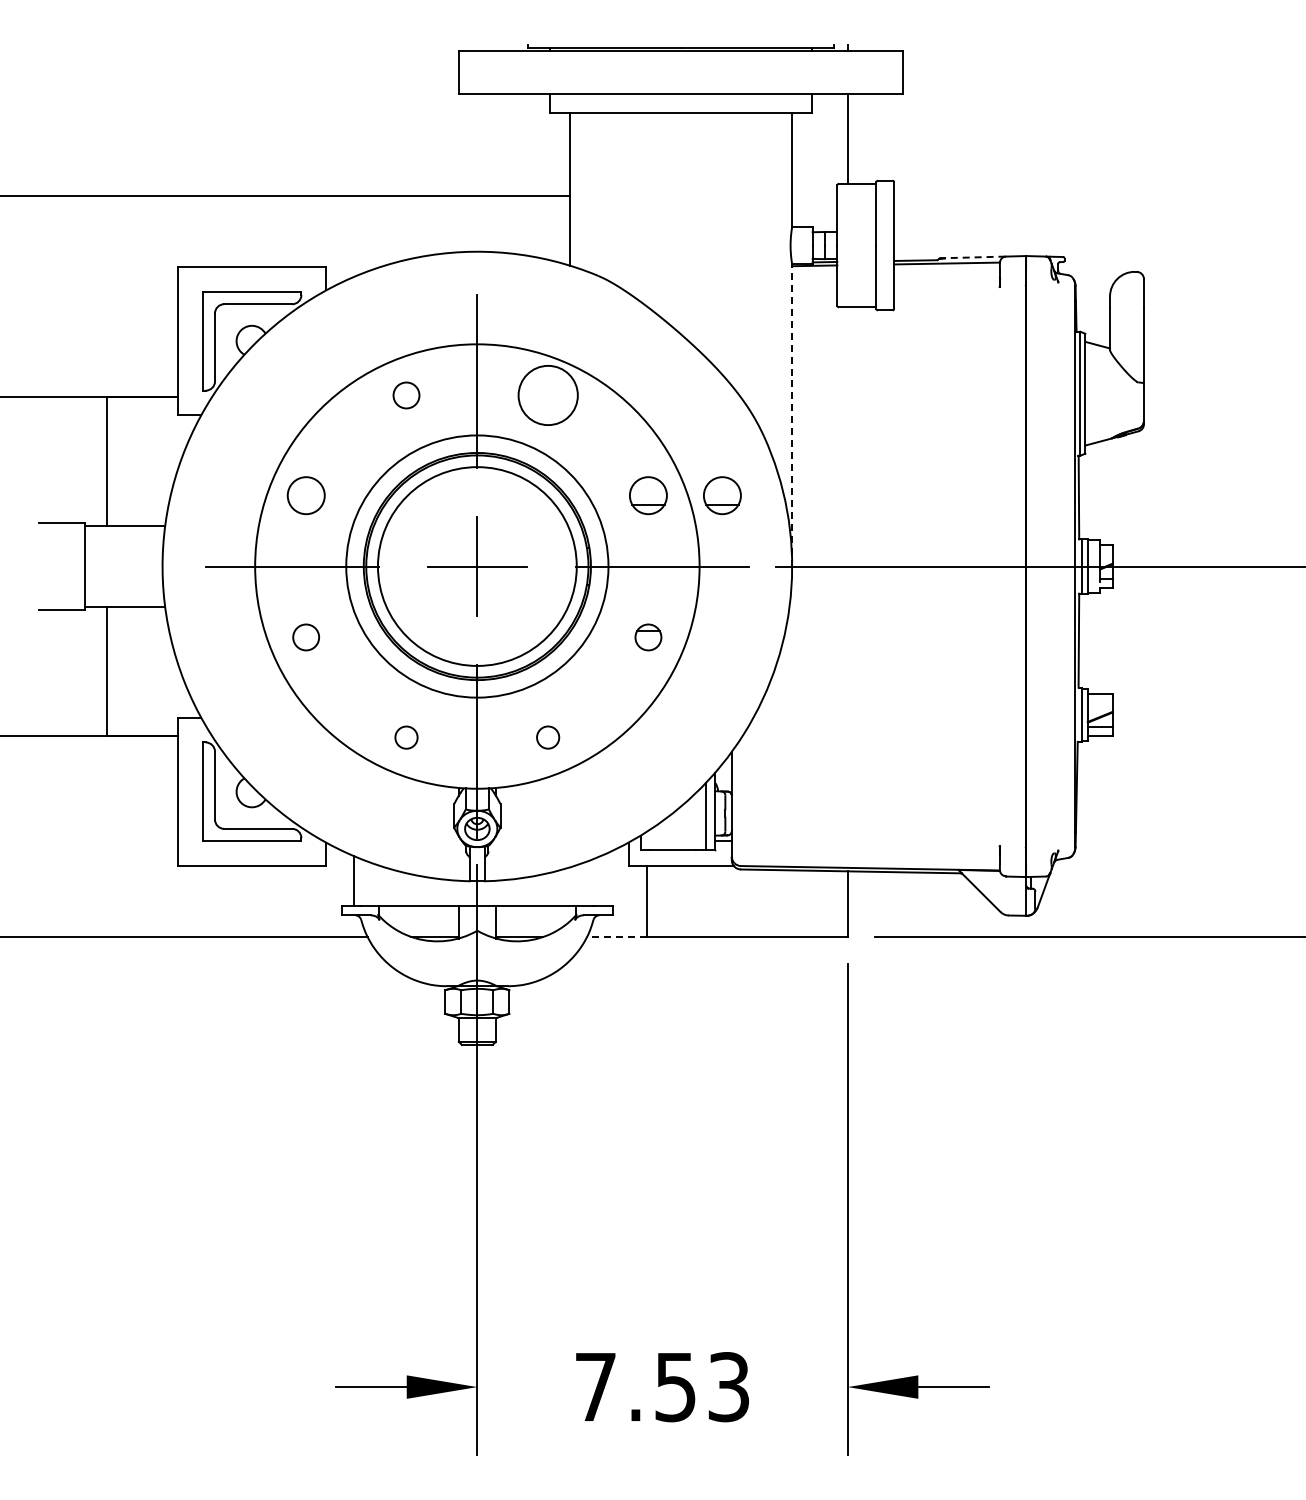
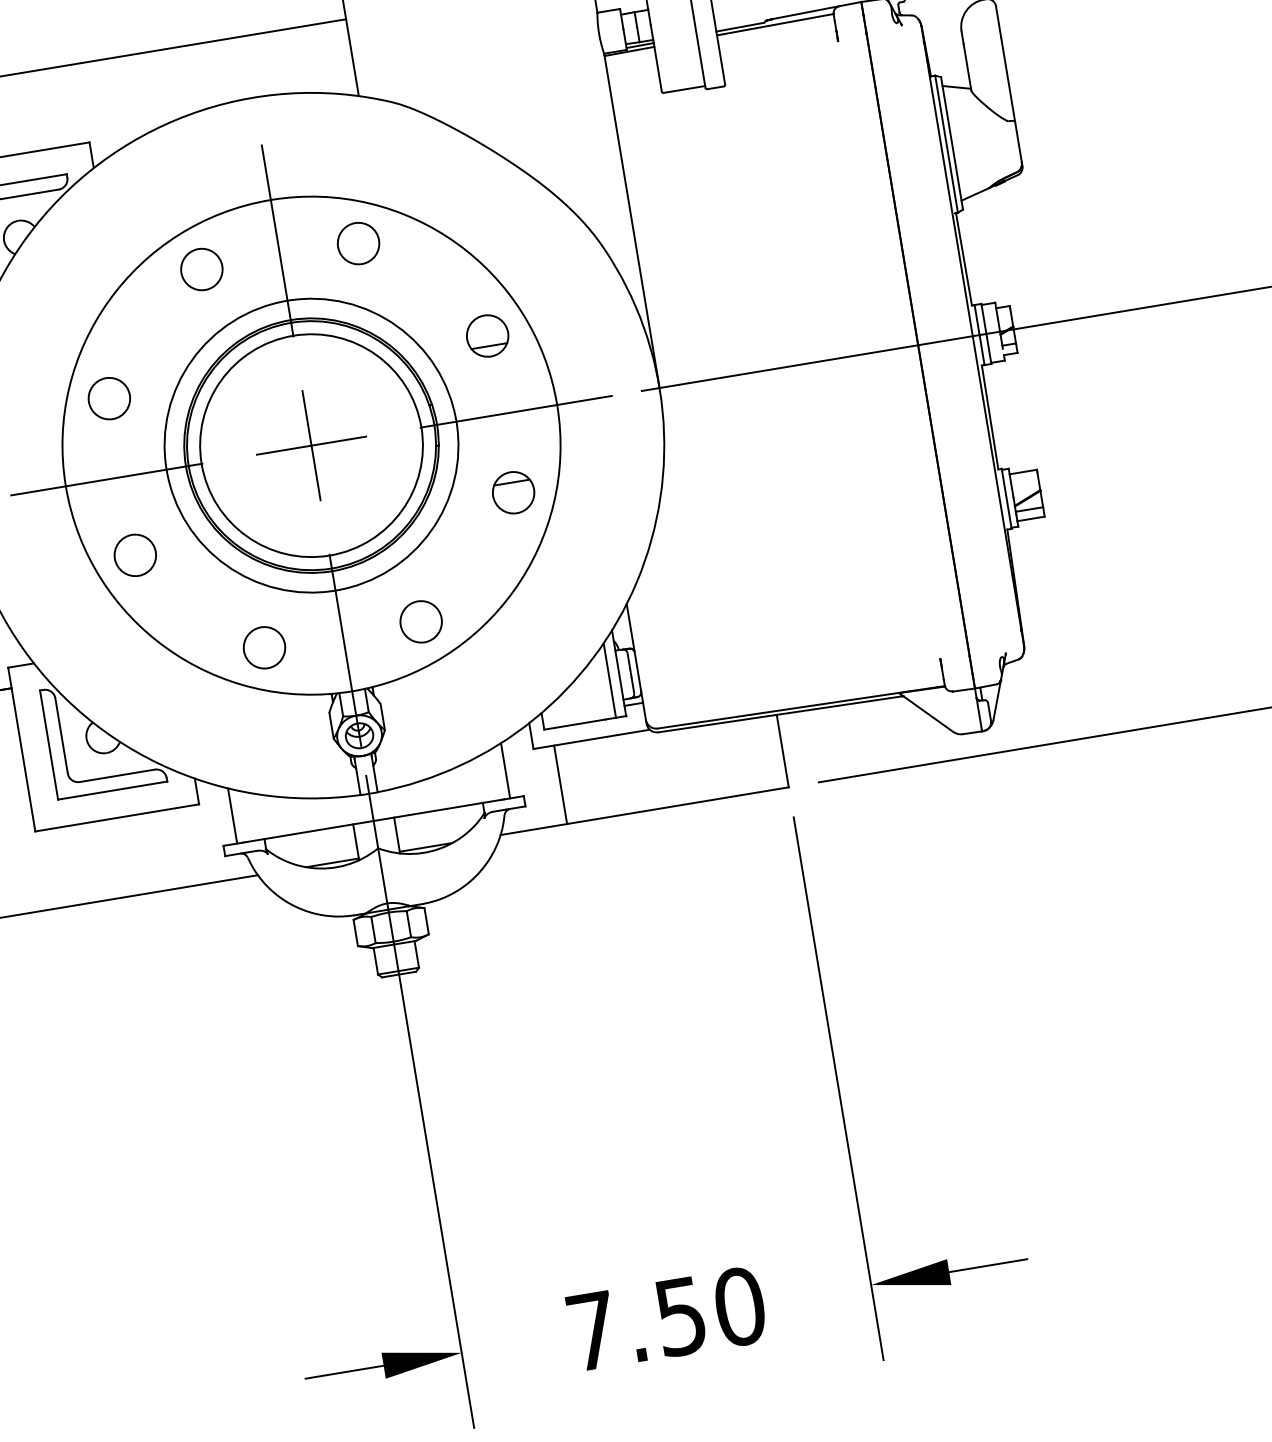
line: (975, 257) -> (805, 12), dashed -> solid
circle: (406, 395) -> (201, 269), size x1.43
circle: (547, 395) -> (357, 243), size x0.62
line: (792, 414) -> (632, 219), dashed -> solid
part: (722, 495) -> (569, 322), removed
circle: (305, 637) -> (134, 555), size x1.43
part: (648, 637) -> (513, 492), size x1.43
circle: (406, 737) -> (264, 647), size x1.67
circle: (547, 737) -> (420, 621), size x1.67
line: (600, 881) -> (505, 771), added
line: (616, 936) -> (533, 829), dashed -> solid
text: (729, 1387) -> (740, 1307), 7.53 -> 7.50

